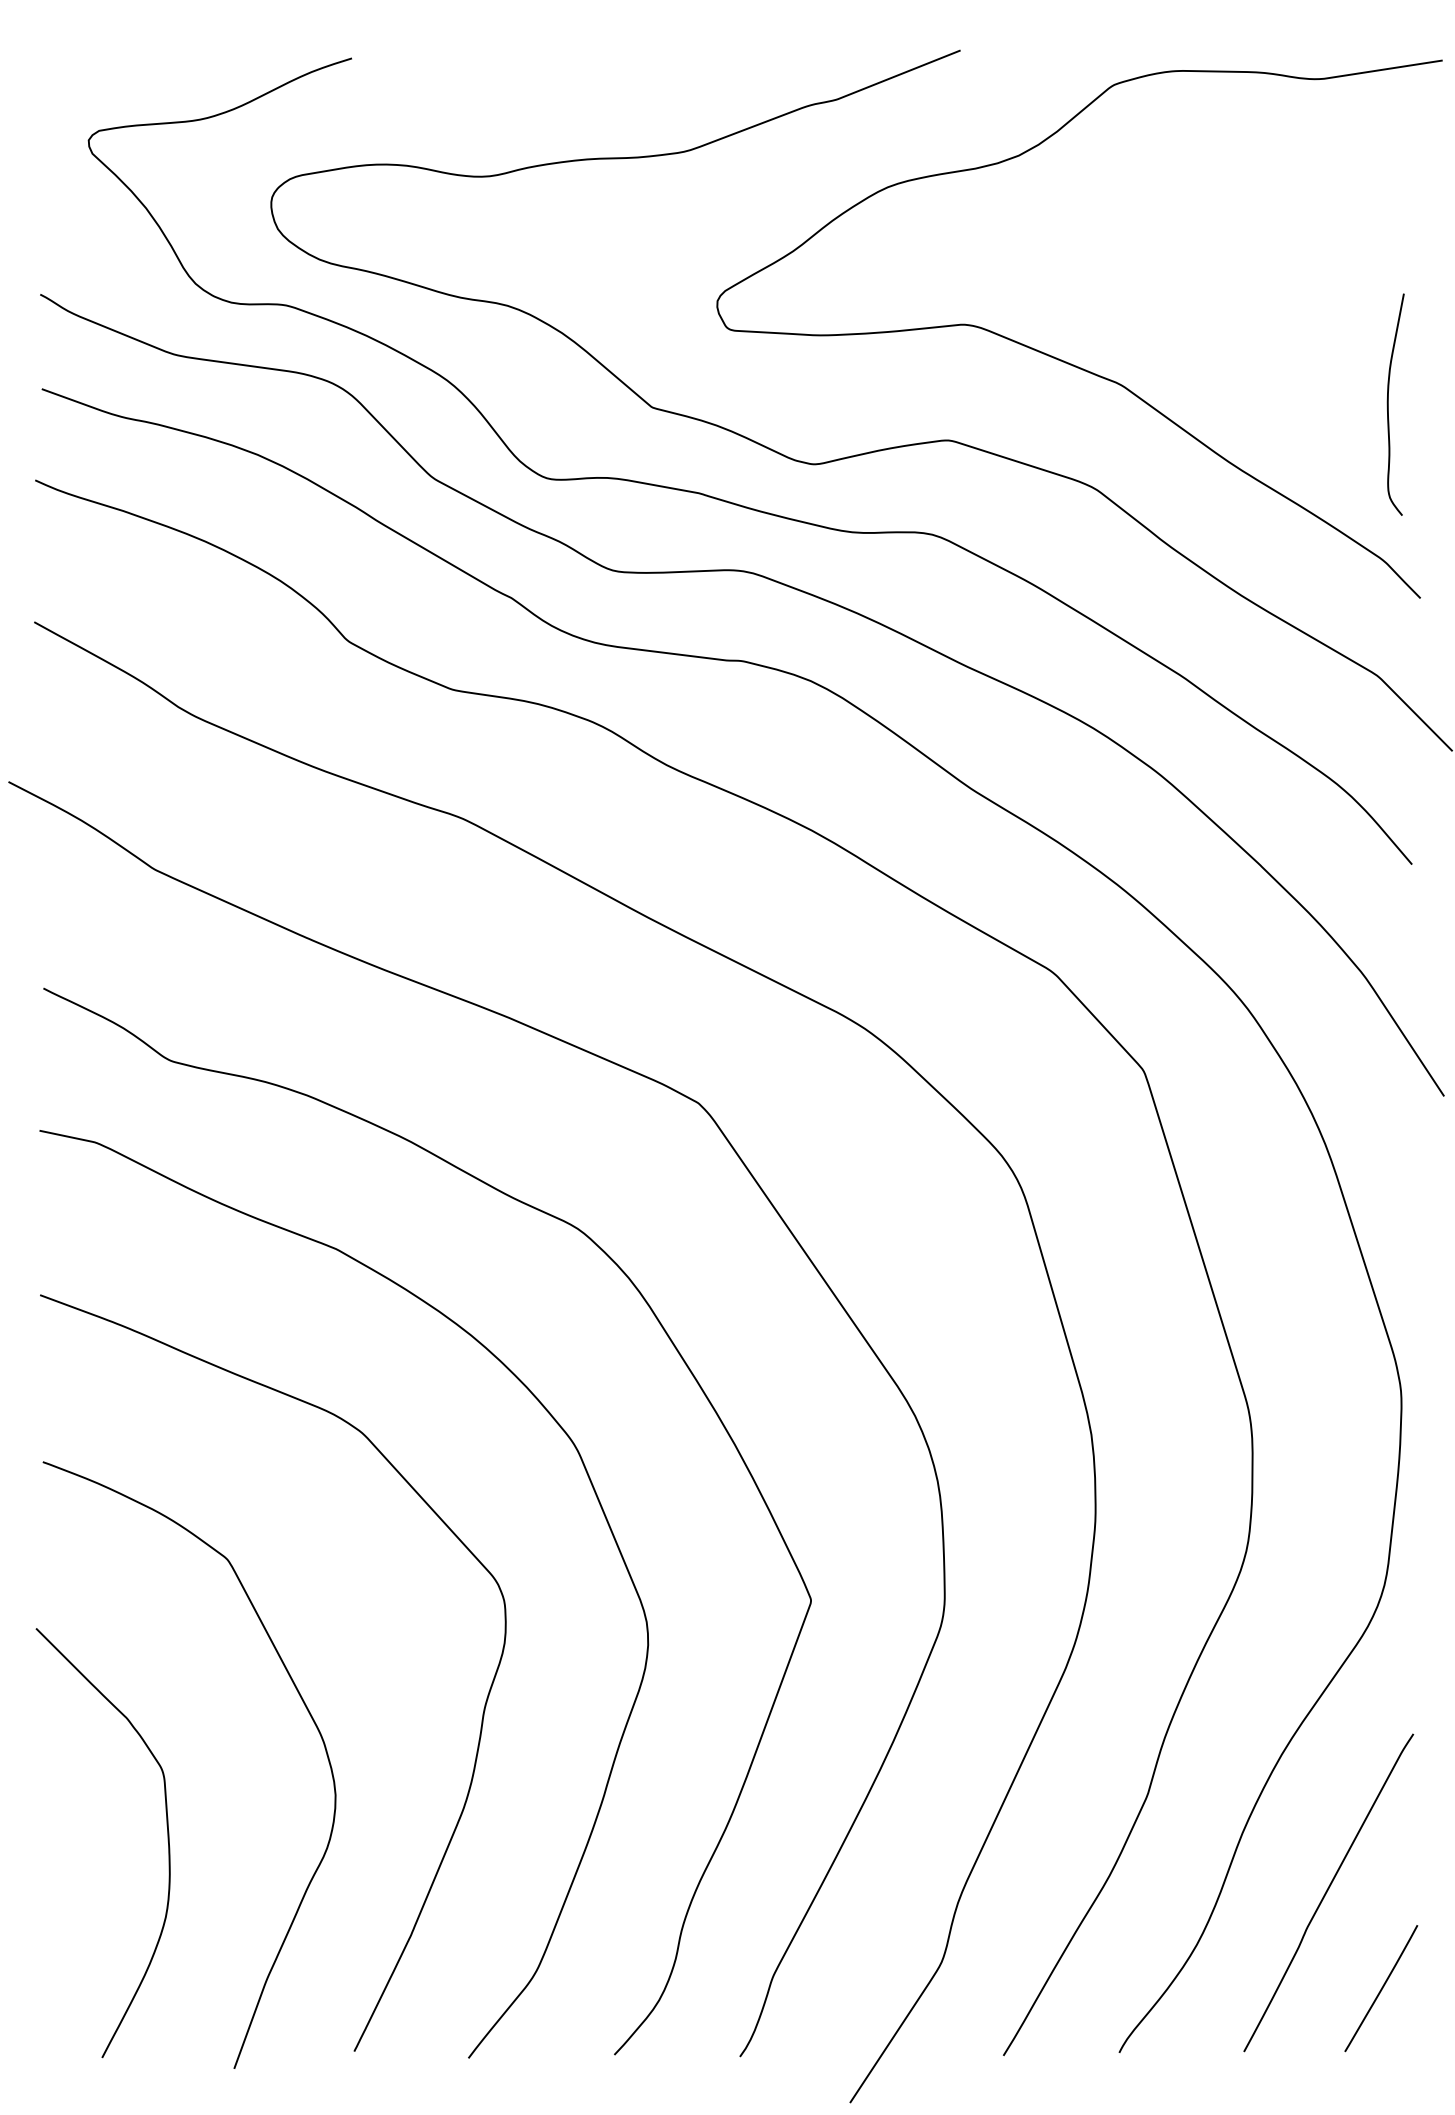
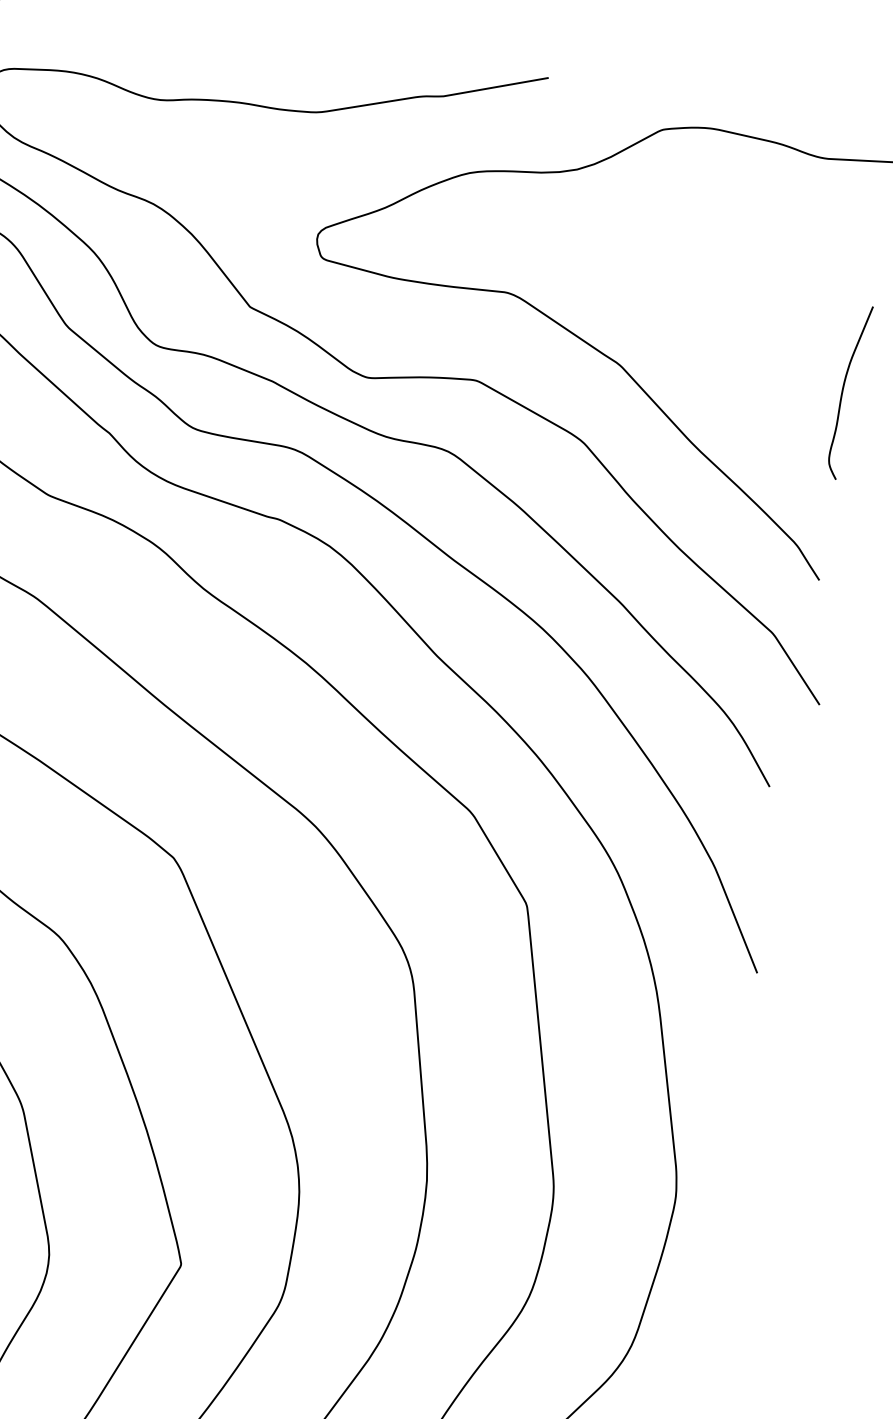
curve: (1388, 404) -> (843, 390), moved

